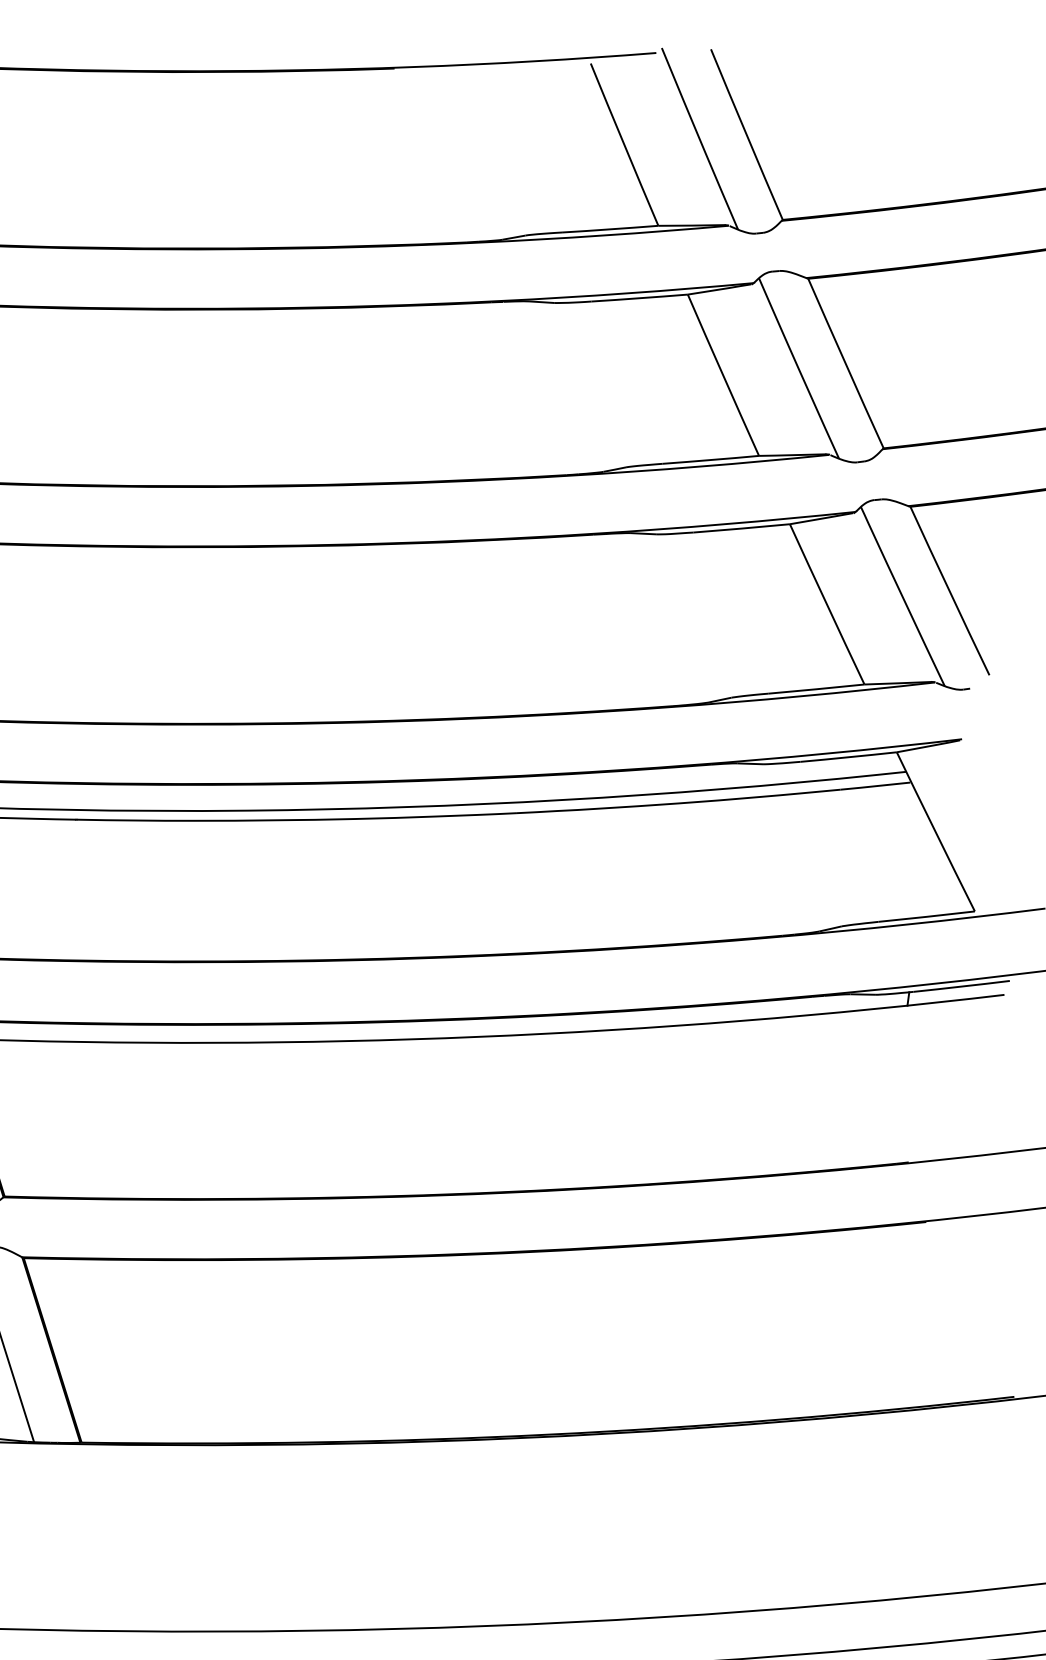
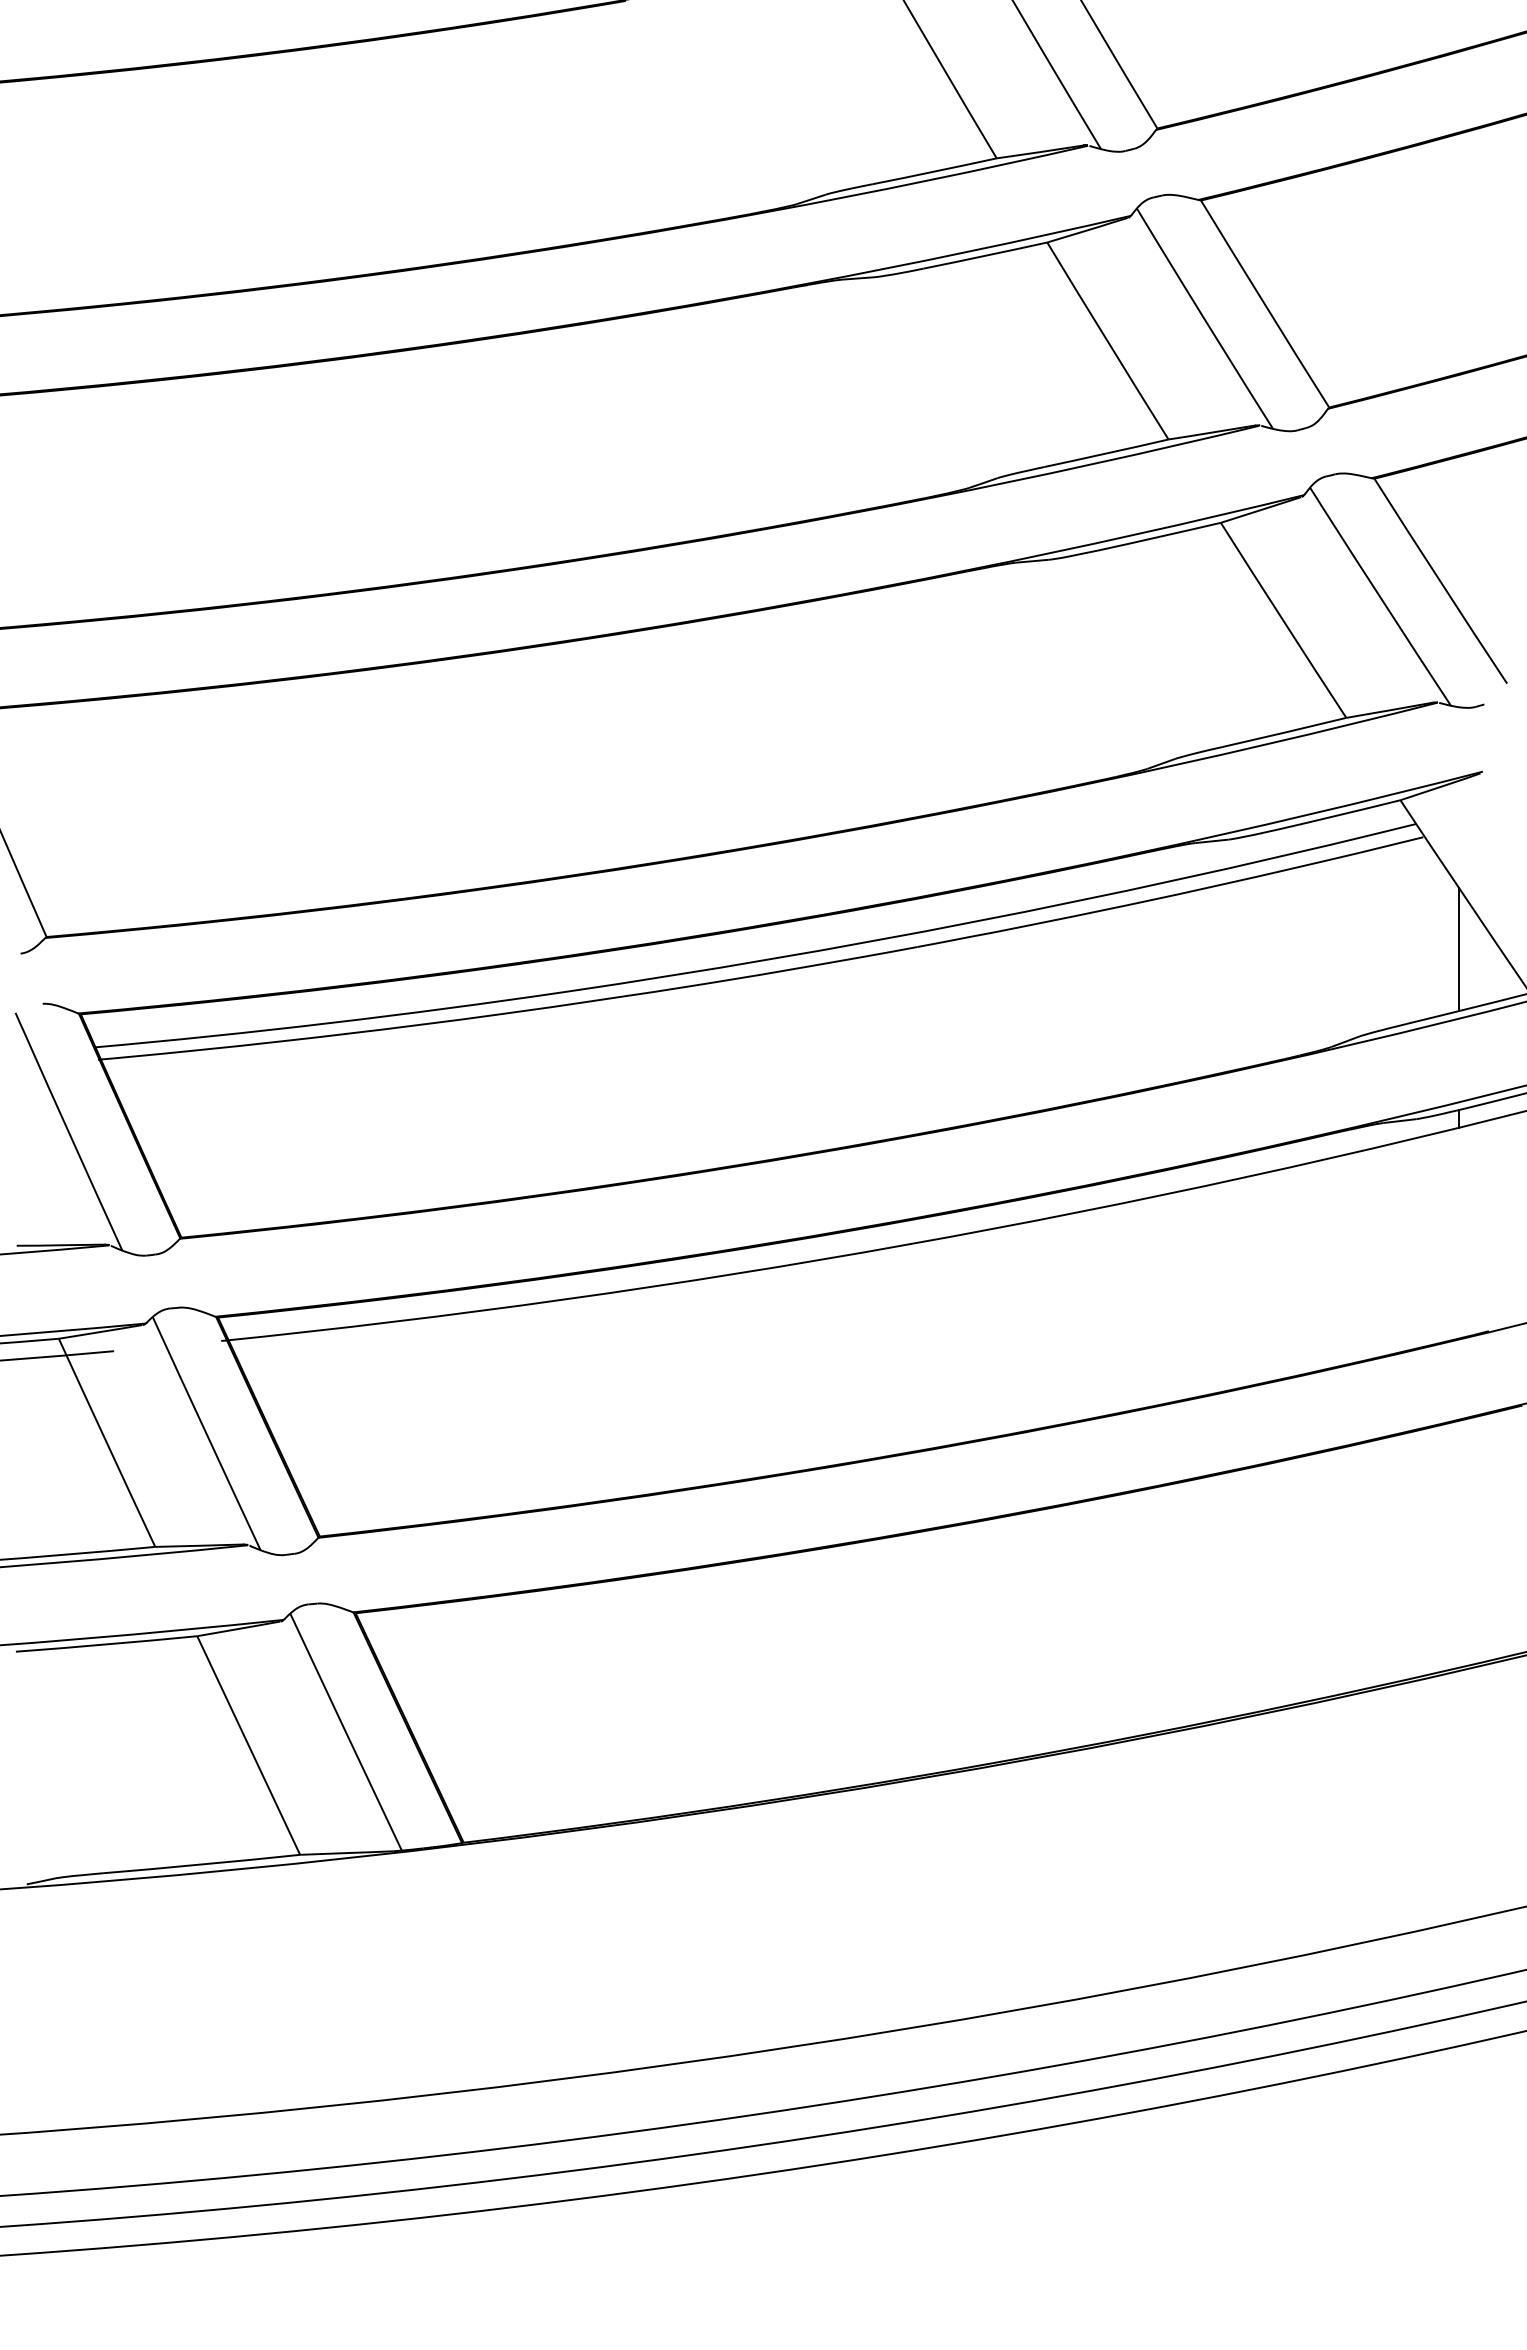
line: (926, 871) -> (1459, 949), added

